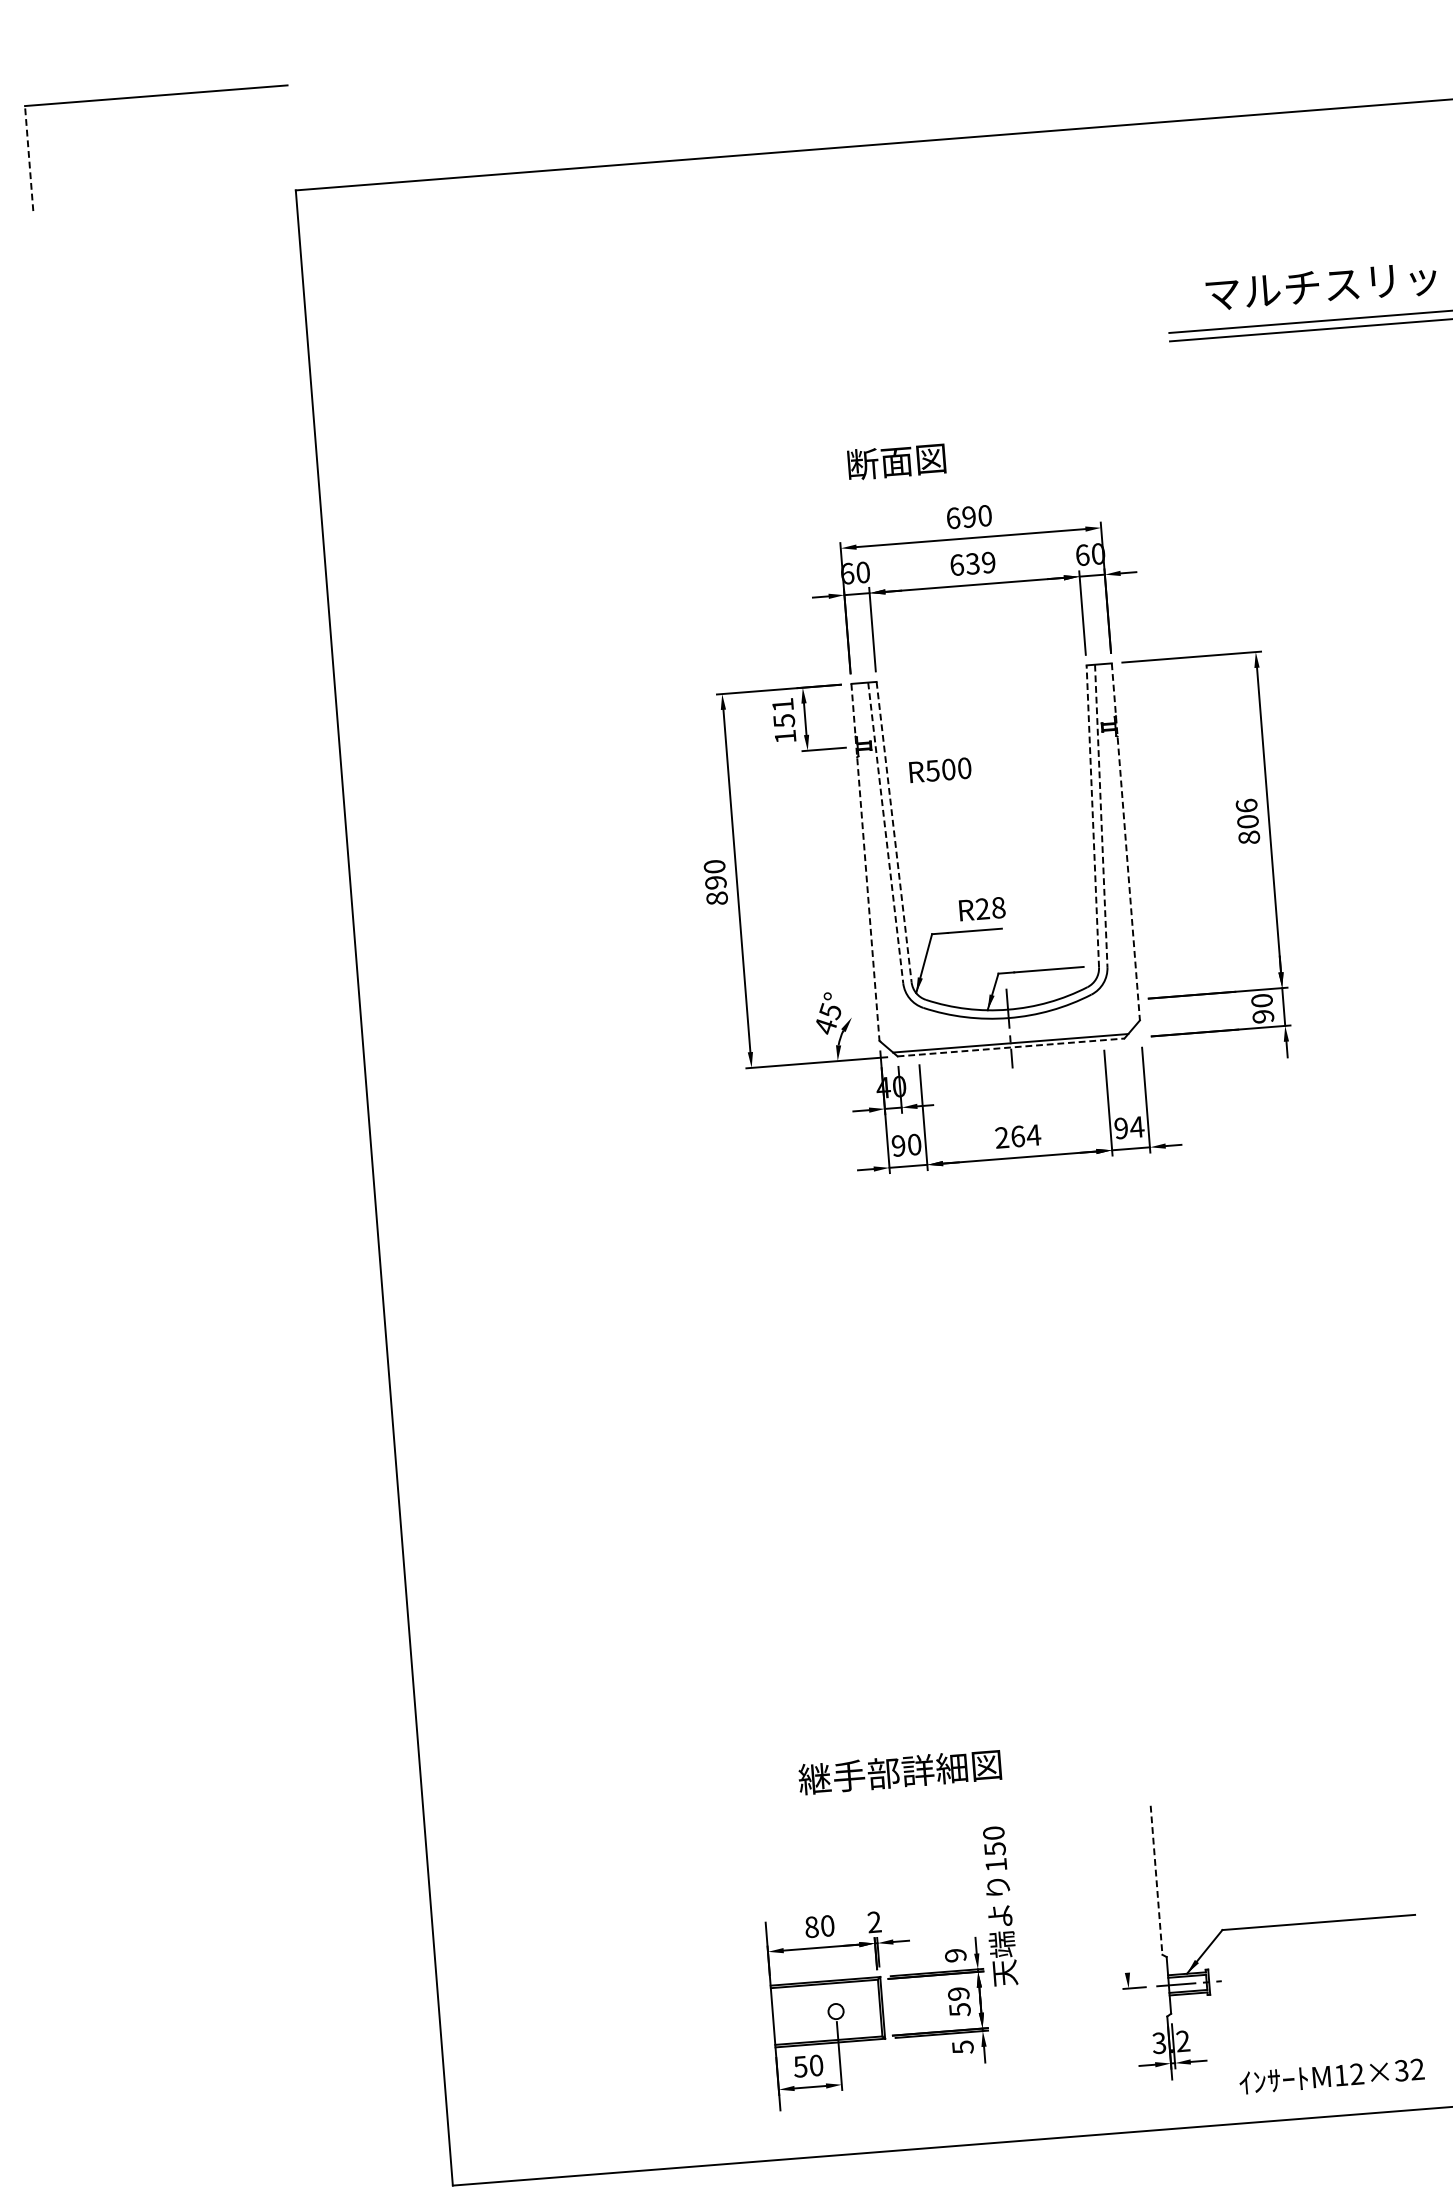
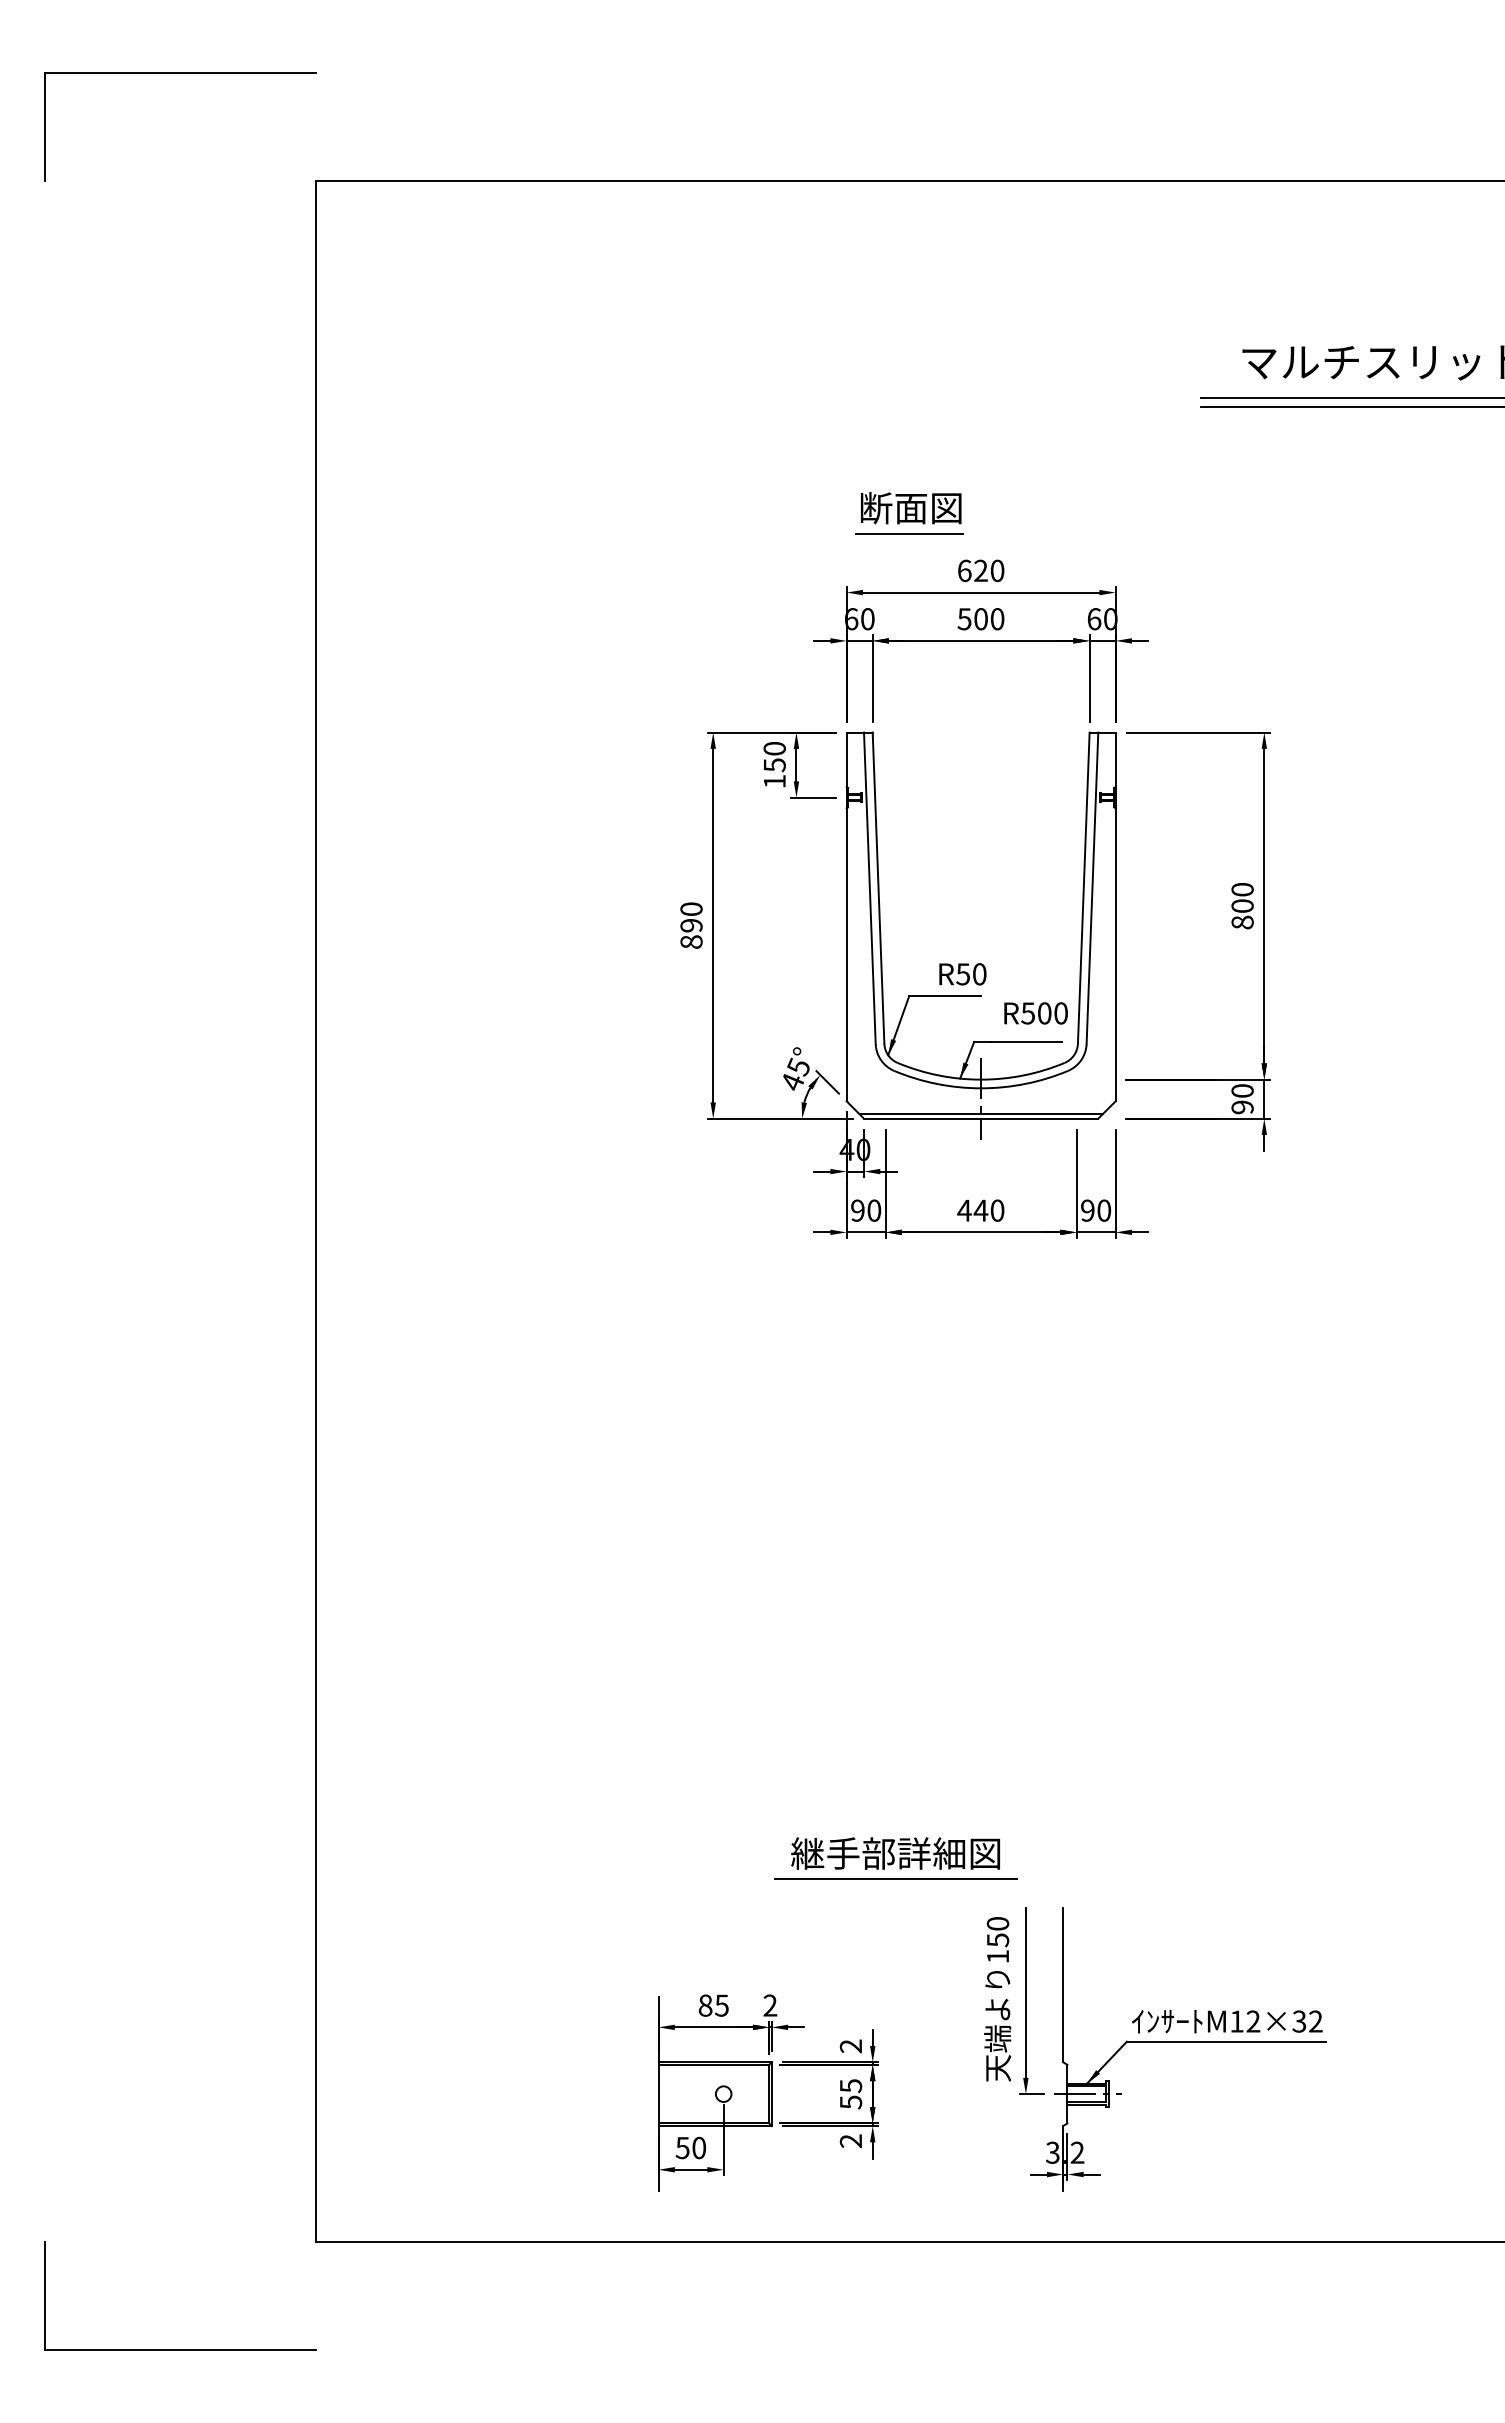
line: (29, 158) -> (45, 126), dashed -> solid
line: (897, 486) -> (909, 533), added
text: (968, 516) -> (980, 570), 690 -> 620
text: (972, 564) -> (980, 619), 639 -> 500
text: (782, 704) -> (774, 748), 151 -> 150
text: (939, 770) -> (1035, 1013), moved
text: (1246, 805) -> (1242, 889), 806 -> 800
line: (1092, 816) -> (1083, 888), dashed -> solid
line: (1101, 816) -> (1092, 888), dashed -> solid
line: (894, 832) -> (878, 888), dashed -> solid
line: (885, 833) -> (869, 888), dashed -> solid
line: (1125, 842) -> (1115, 917), dashed -> solid
line: (865, 862) -> (846, 917), dashed -> solid
text: (990, 908) -> (971, 974), R28 -> R50
line: (859, 1024) -> (827, 1082), added
line: (1011, 1047) -> (981, 1118), dashed -> solid
text: (1136, 1127) -> (1103, 1210), 94 -> 90
text: (1017, 1136) -> (980, 1210), 264 -> 440
text: (899, 1772) -> (895, 1853), moved
line: (986, 1790) -> (895, 1879), added
line: (1156, 1880) -> (1063, 1985), dashed -> solid
line: (1120, 1890) -> (1025, 1992), added
text: (999, 1906) -> (997, 1999), moved
text: (827, 1925) -> (721, 2005), 80 -> 85
text: (956, 1955) -> (851, 2046), 9 -> 2
text: (958, 1994) -> (850, 2086), 59 -> 55
text: (962, 2047) -> (850, 2141), 5 -> 2
text: (1331, 2076) -> (1227, 2021), moved

